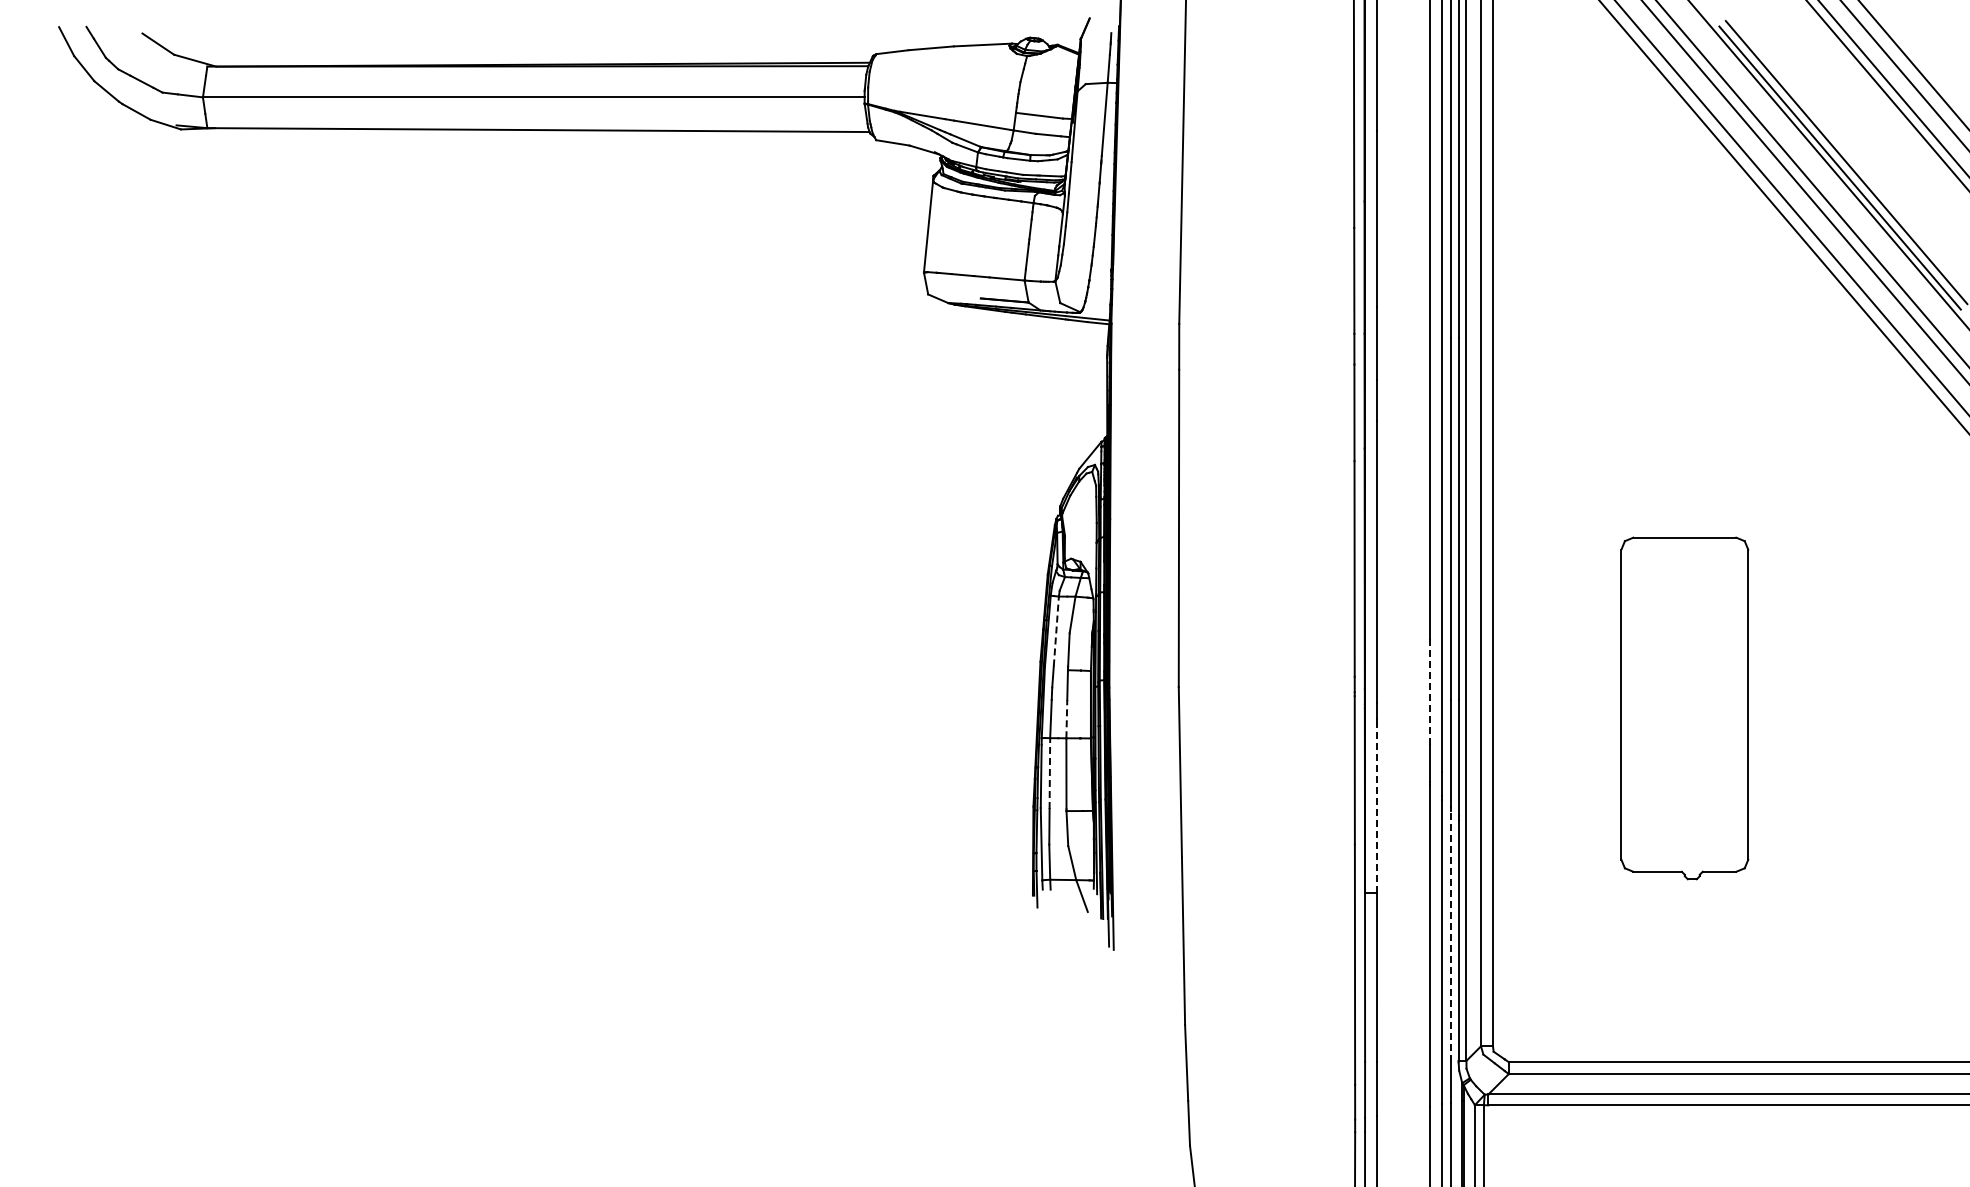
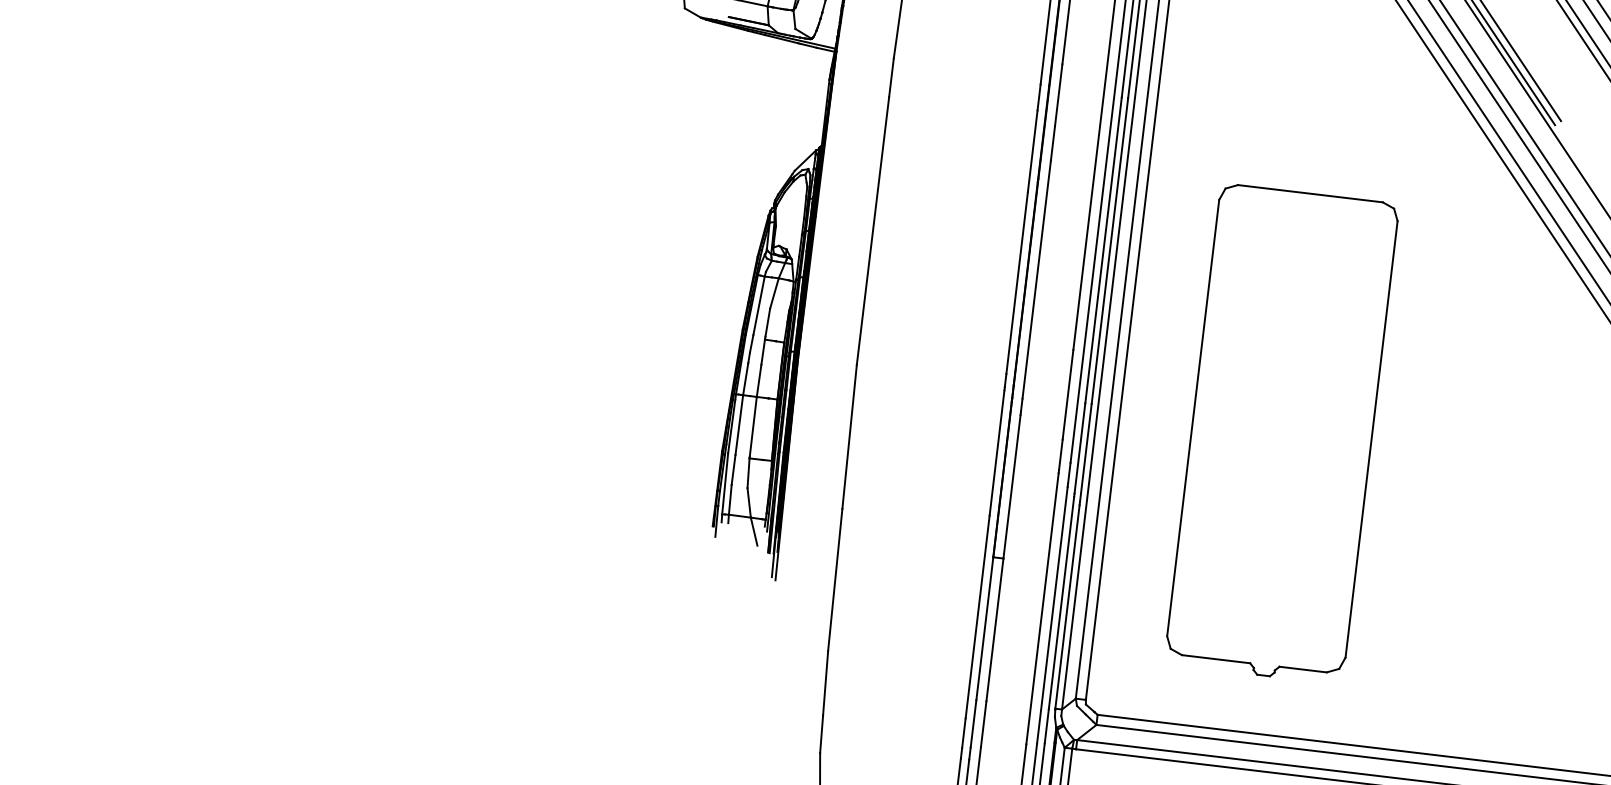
line: (1056, 631) -> (759, 305), dashed -> solid
line: (1429, 692) -> (1067, 394), dashed -> solid
part: (1684, 708) -> (1281, 434), size x1.67
line: (1066, 718) -> (758, 380), dashed -> solid
line: (1049, 773) -> (739, 424), dashed -> solid
line: (1377, 807) -> (1012, 486), dashed -> solid
line: (1451, 936) -> (1061, 603), dashed -> solid

